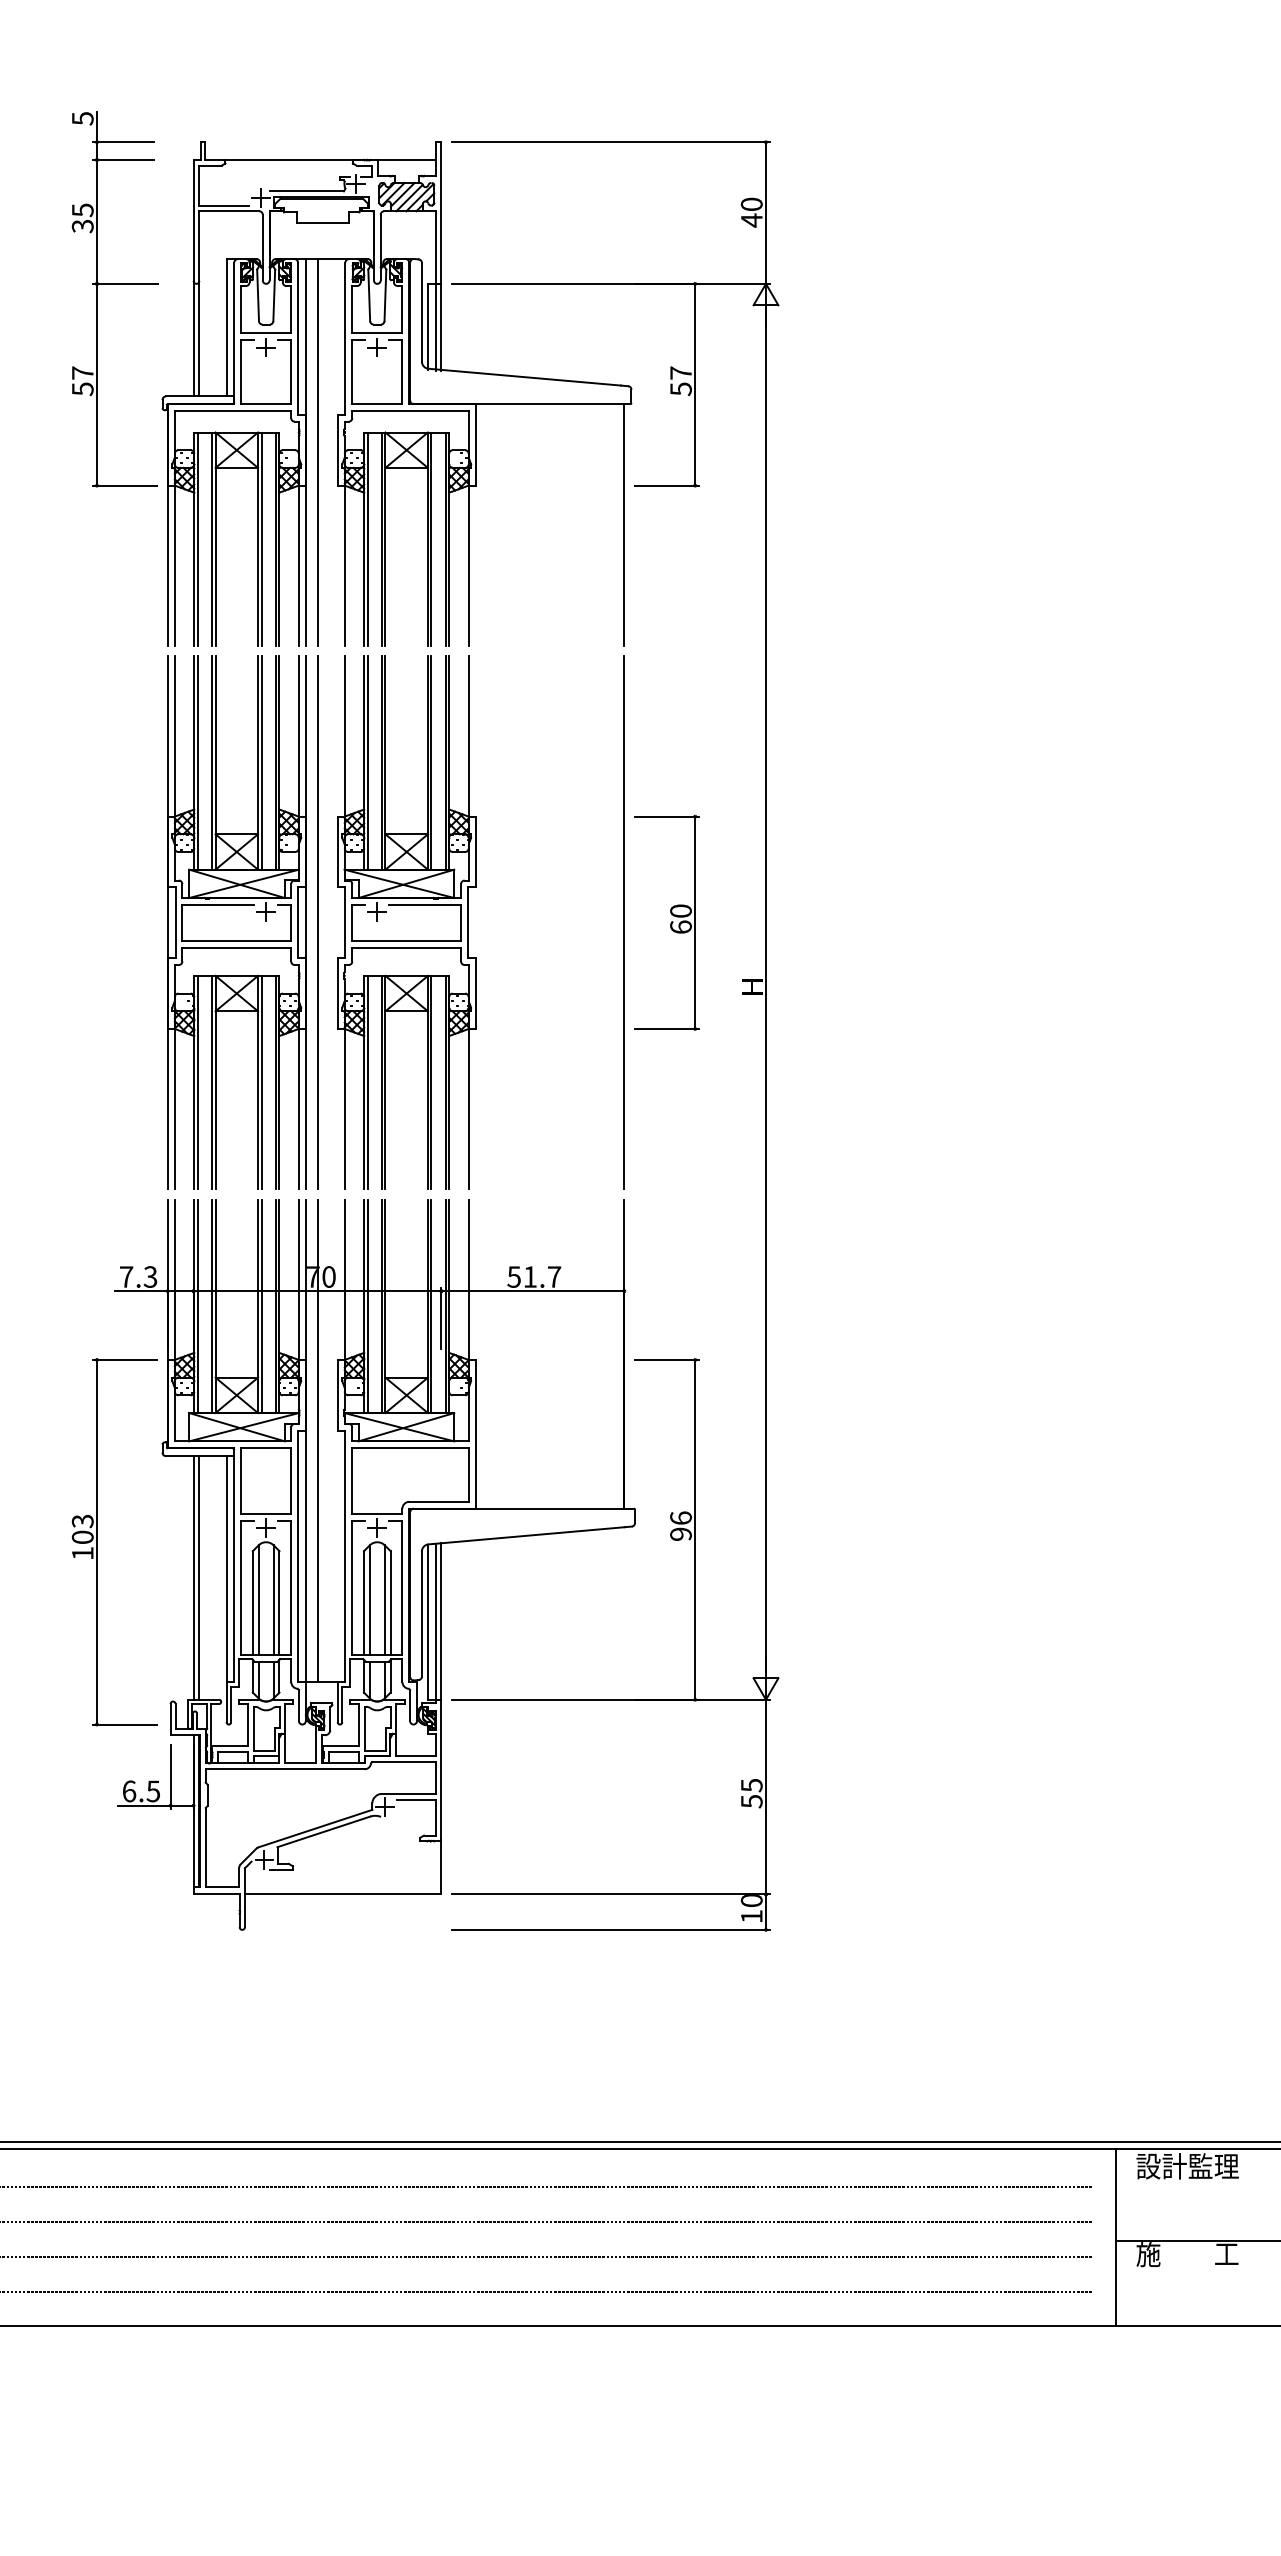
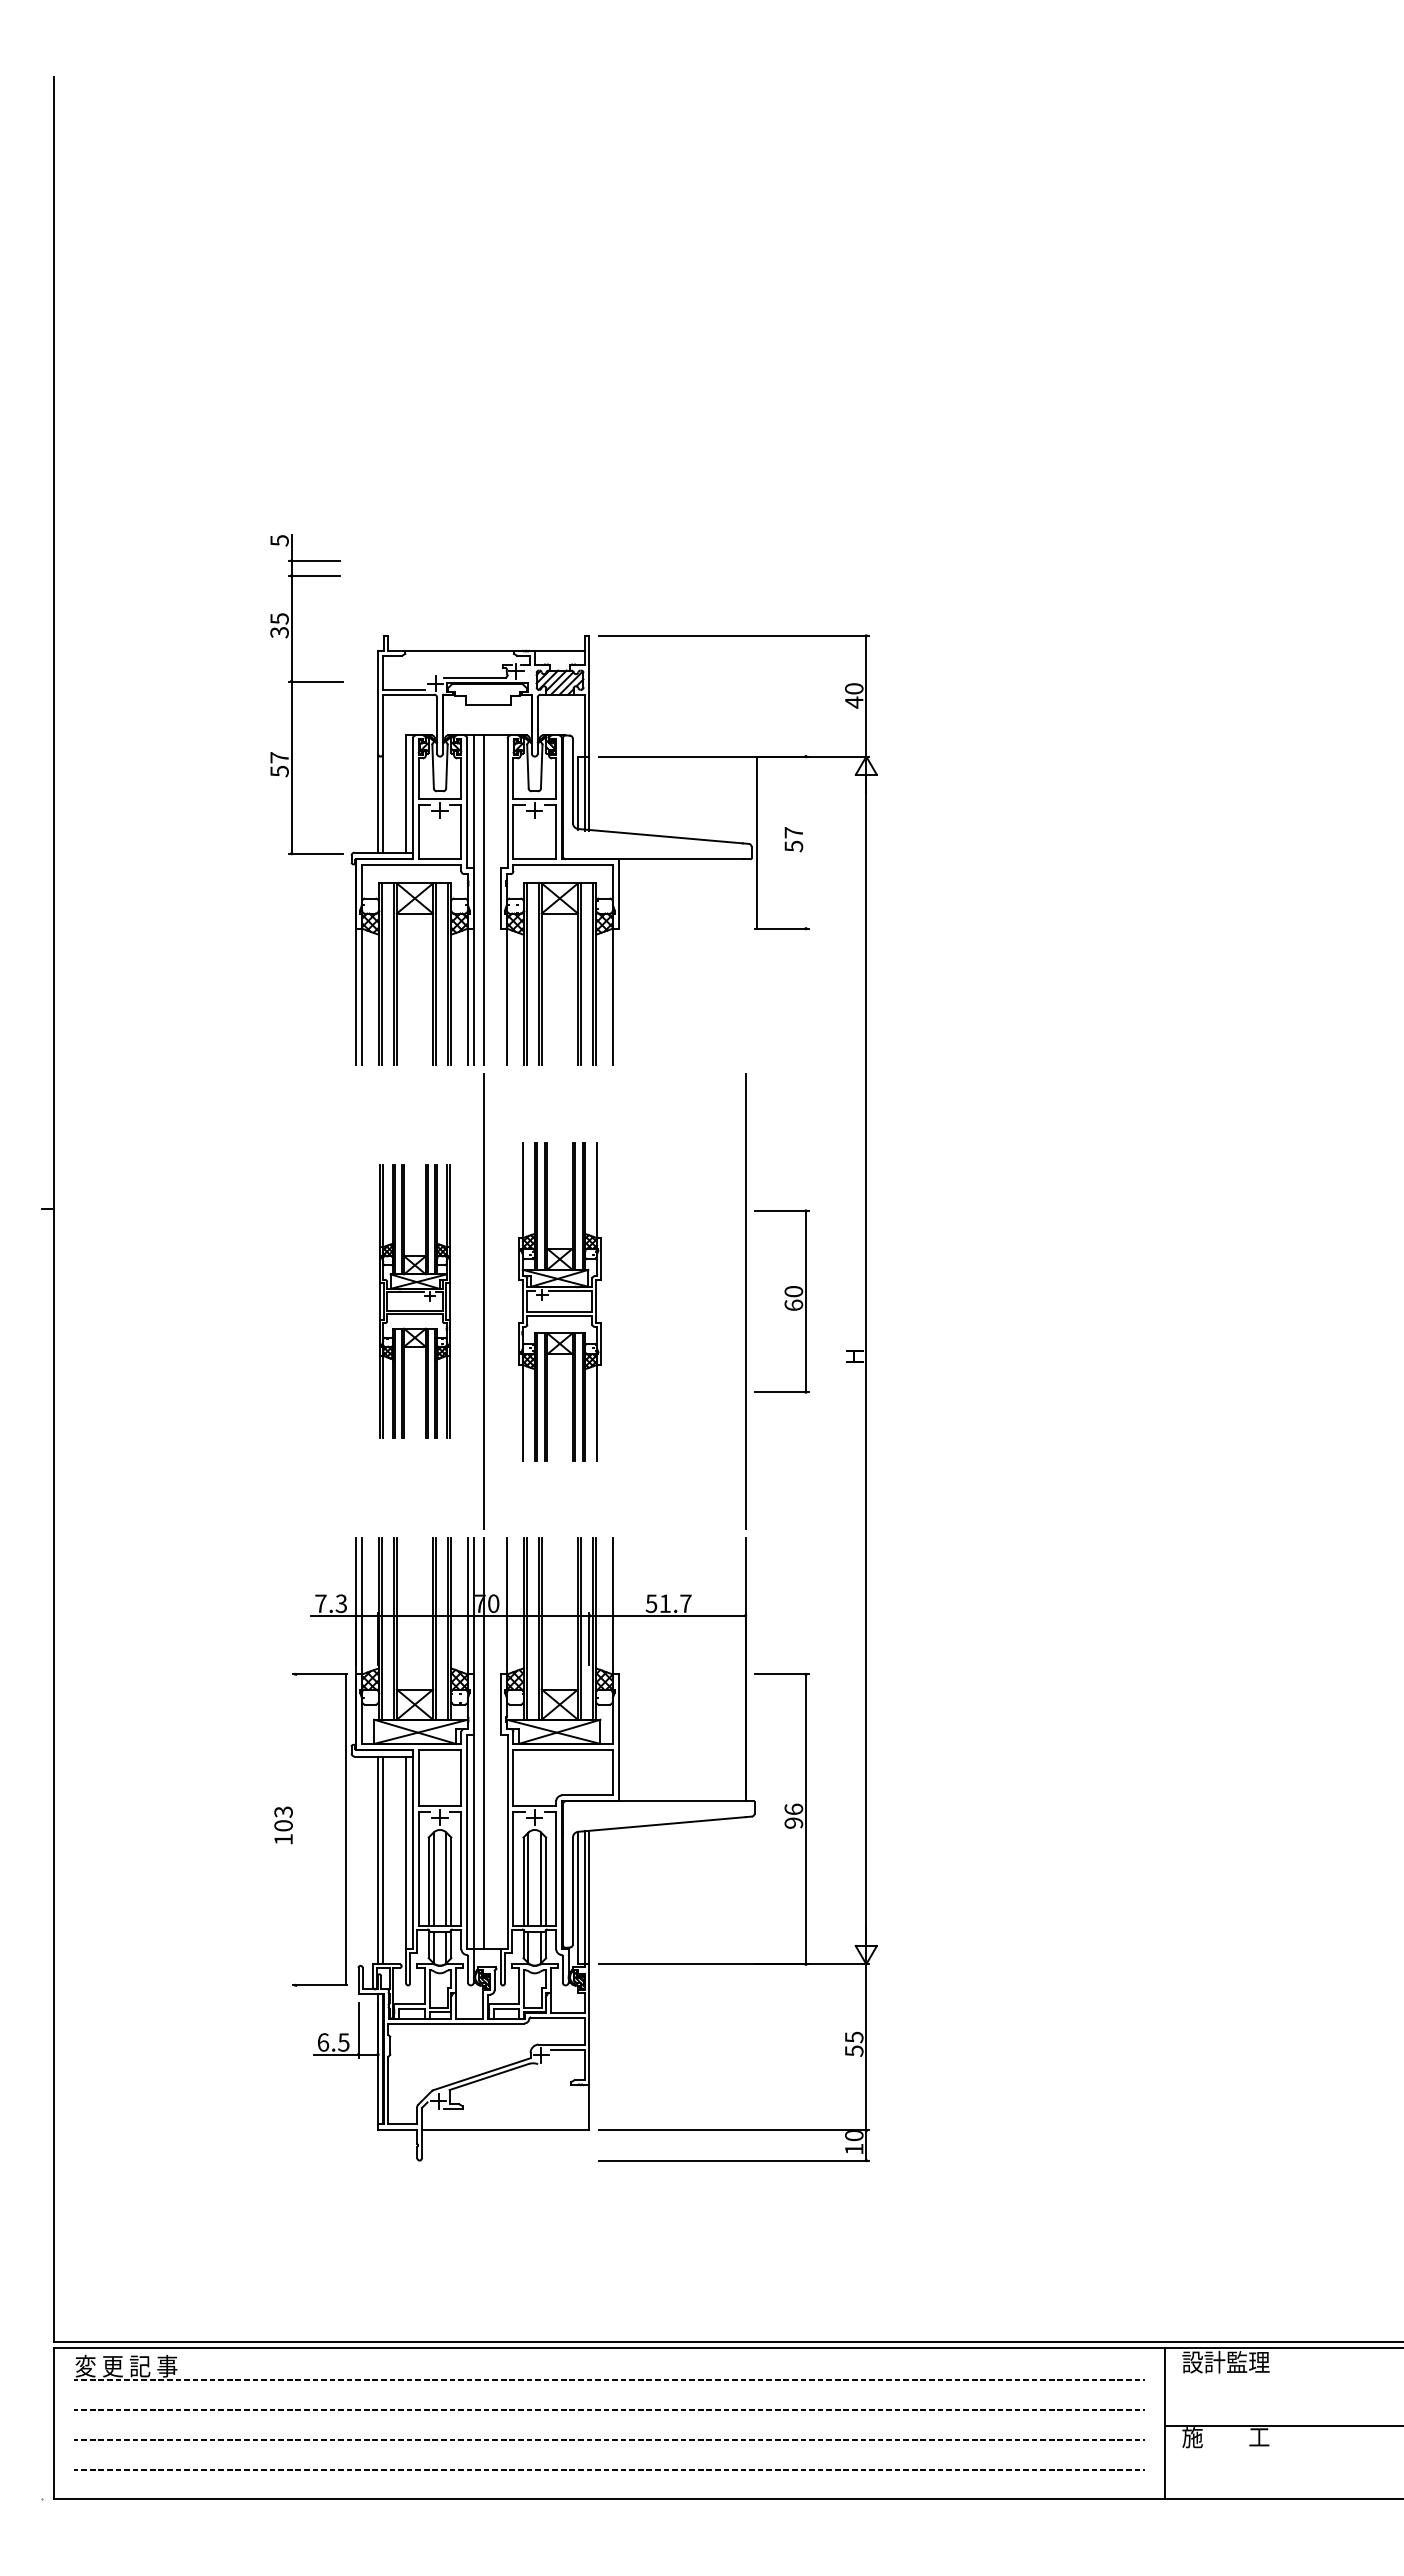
part: (114, 284) -> (306, 682), moved
line: (694, 384) -> (756, 842), moved
line: (624, 525) -> (745, 962), removed
part: (236, 922) -> (414, 1301), size x0.6
part: (406, 922) -> (559, 1301), size x0.7
line: (96, 1541) -> (345, 1829), moved

